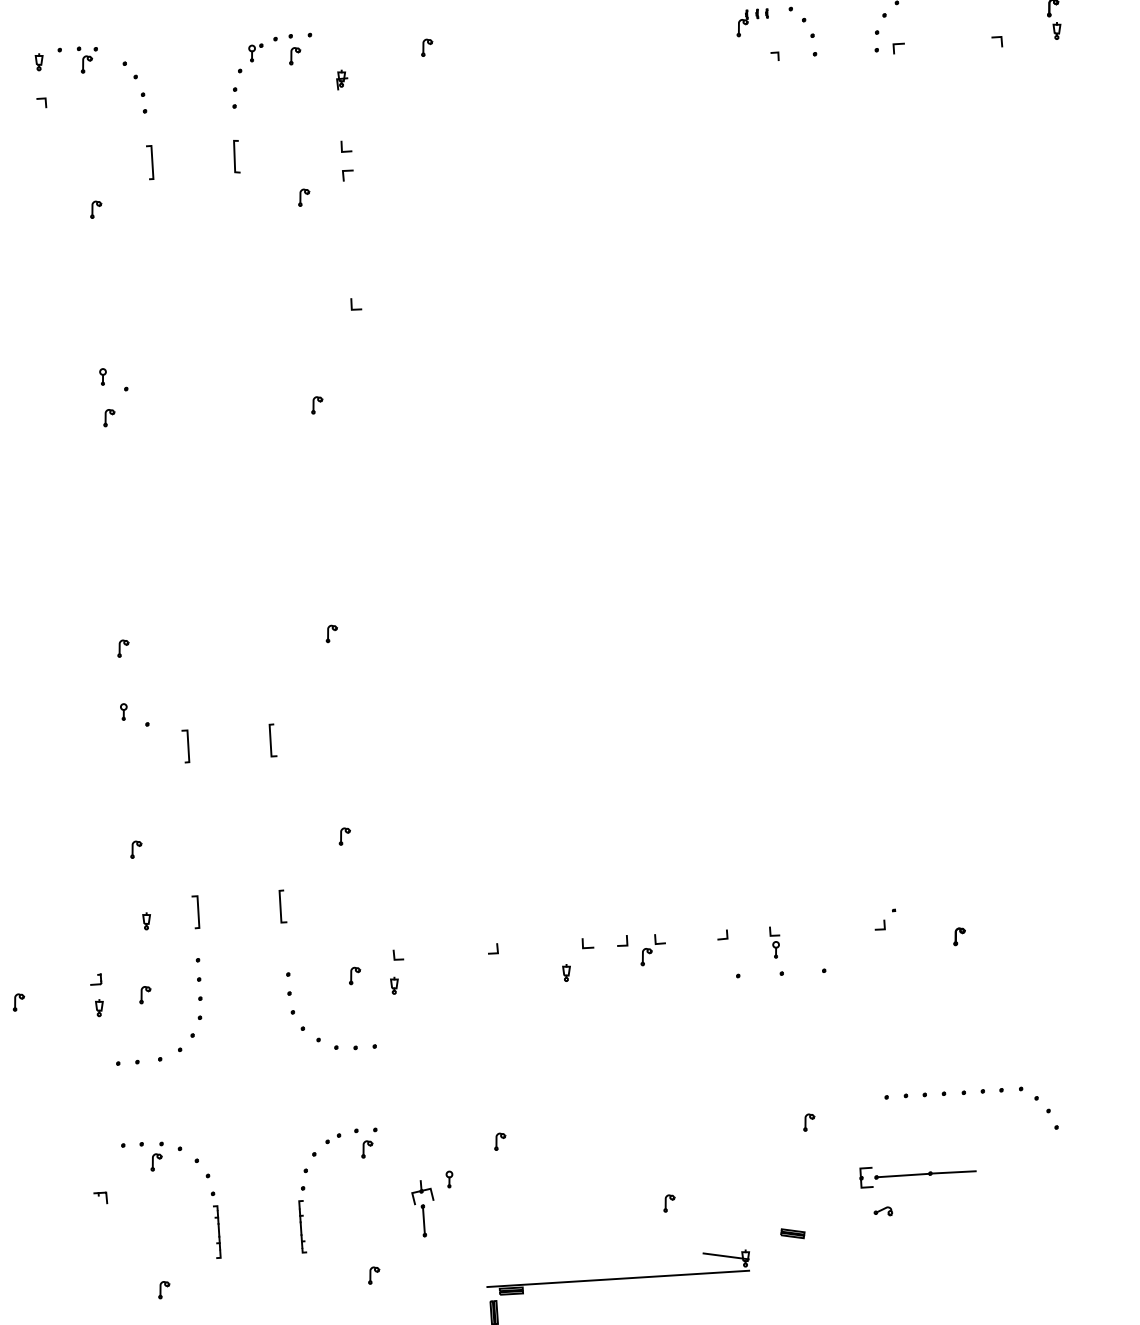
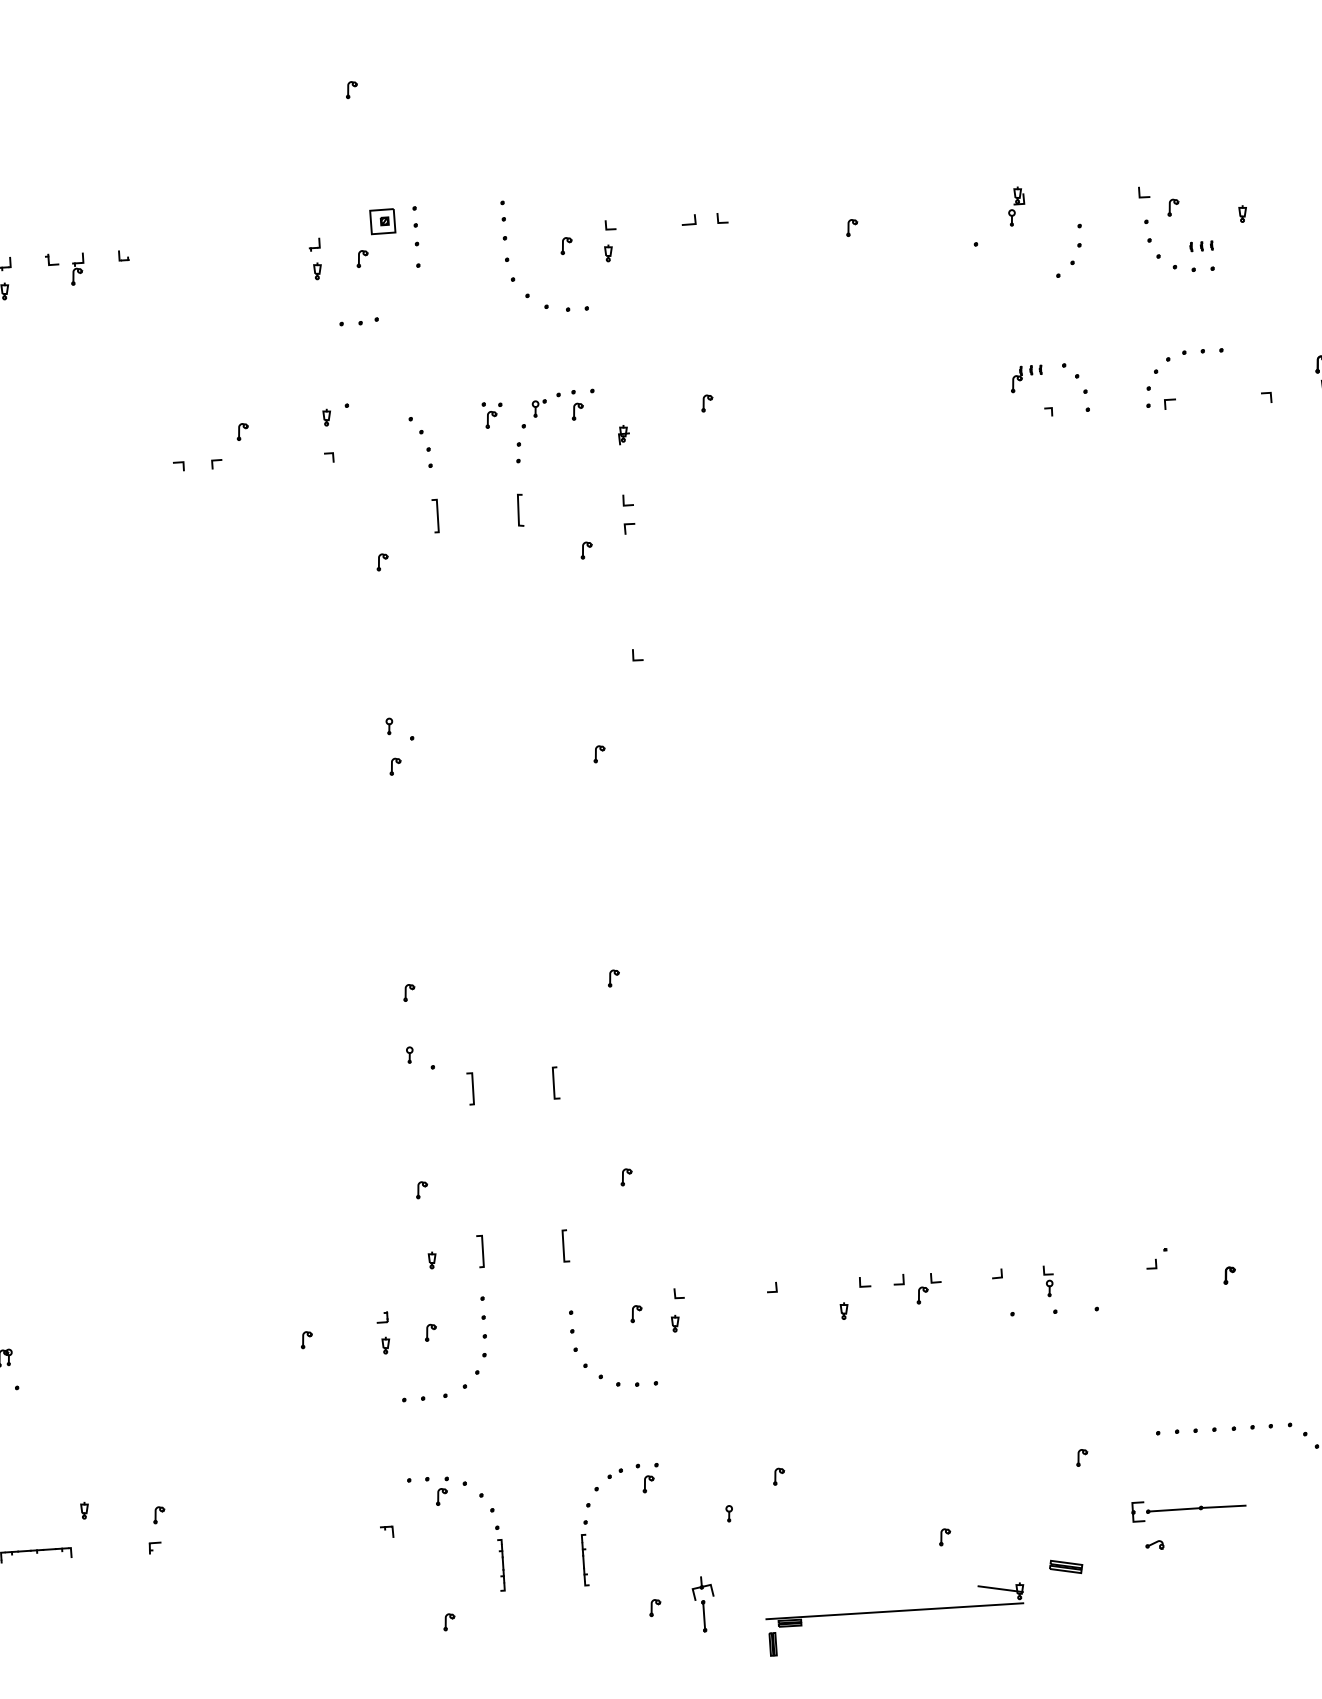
part: (86, 60) -> (491, 415), moved
part: (422, 1208) -> (702, 1604), moved
part: (792, 1233) -> (1065, 1566), size x1.4

